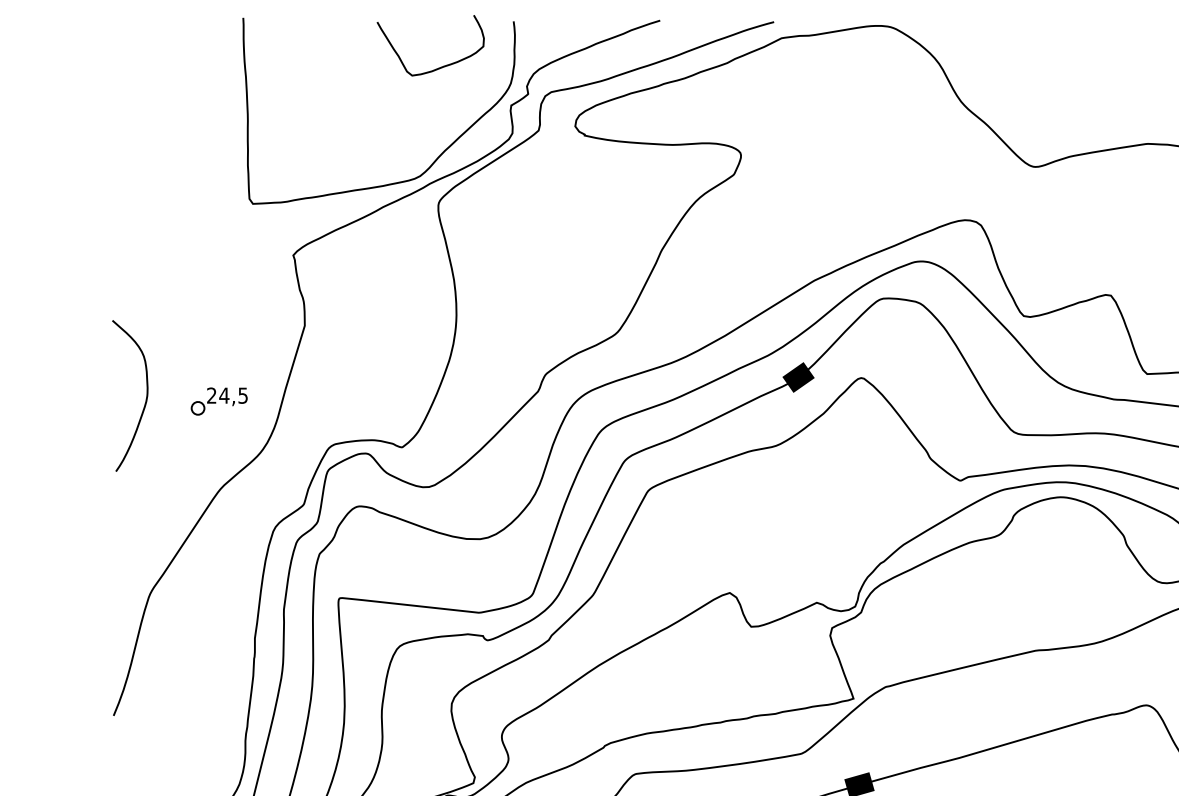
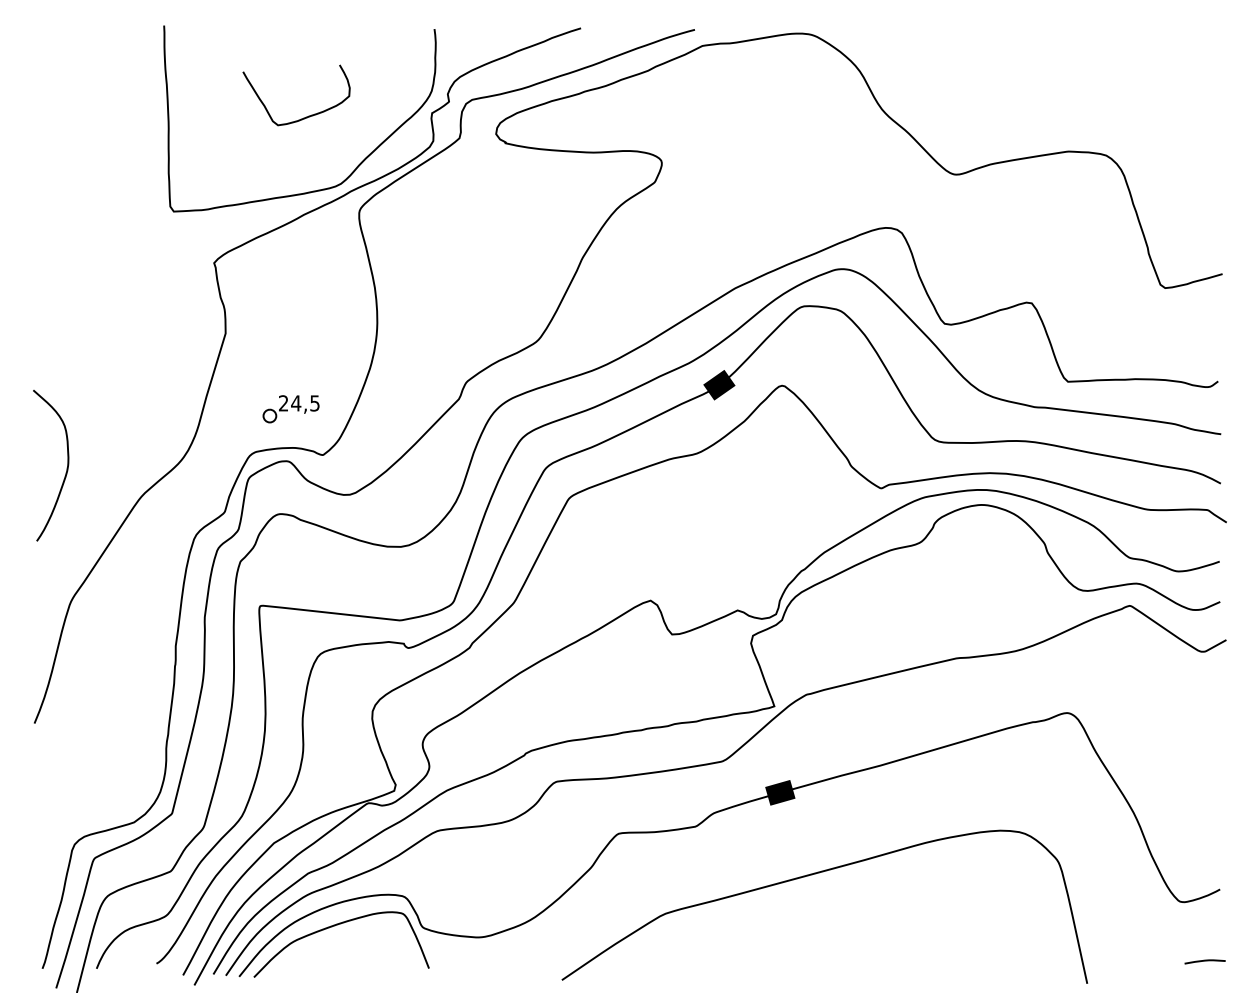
curve: (437, 67) -> (303, 117), moved
curve: (145, 397) -> (66, 467), moved
part: (218, 401) -> (290, 409), moved

